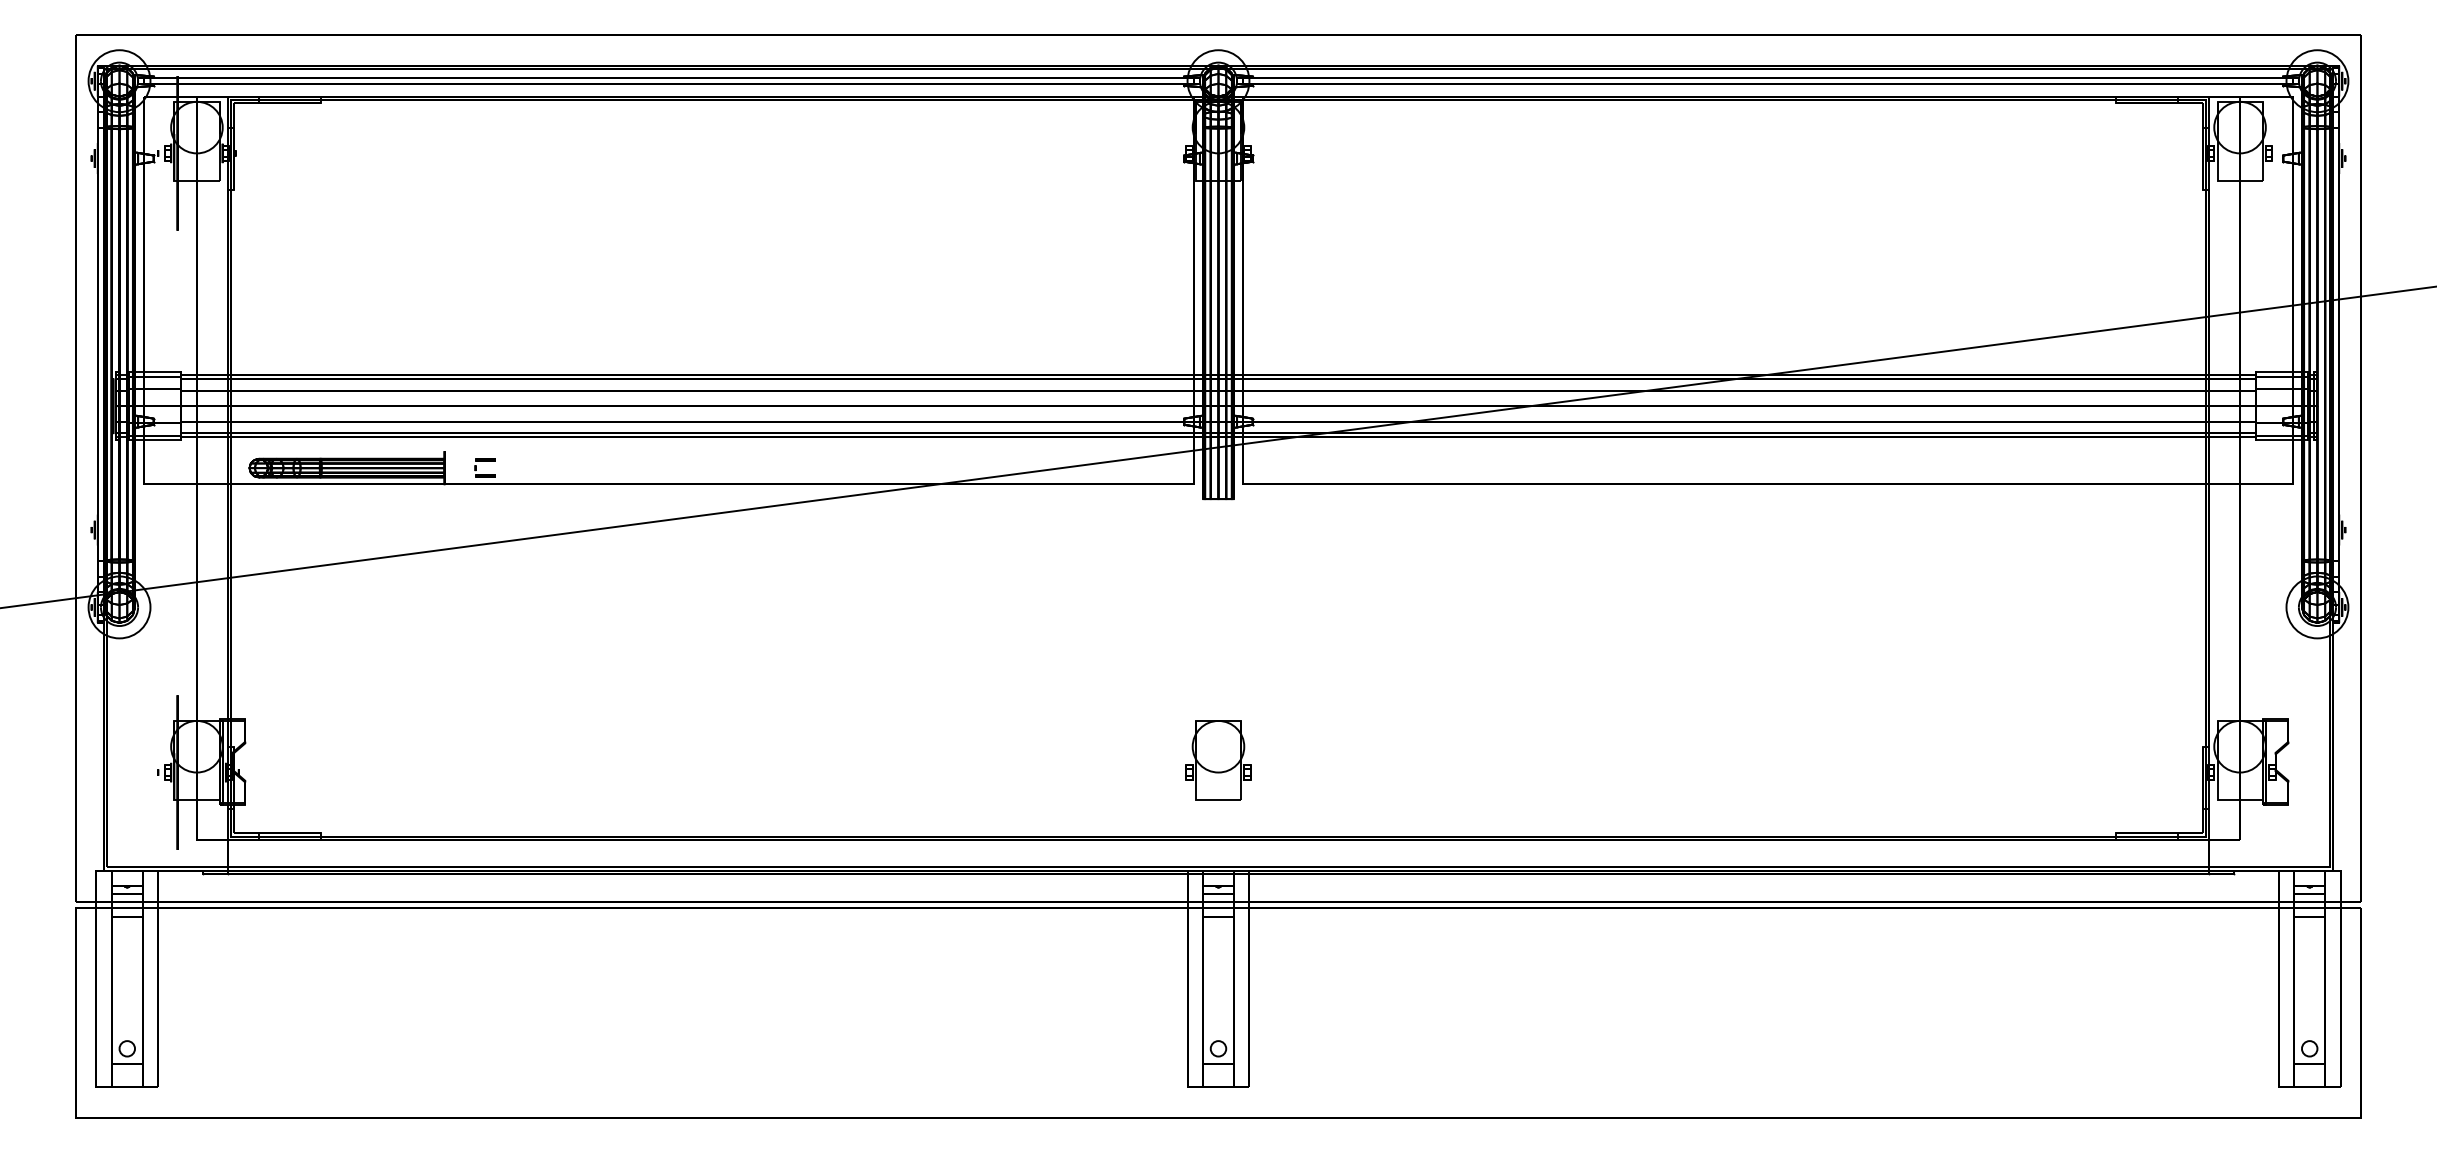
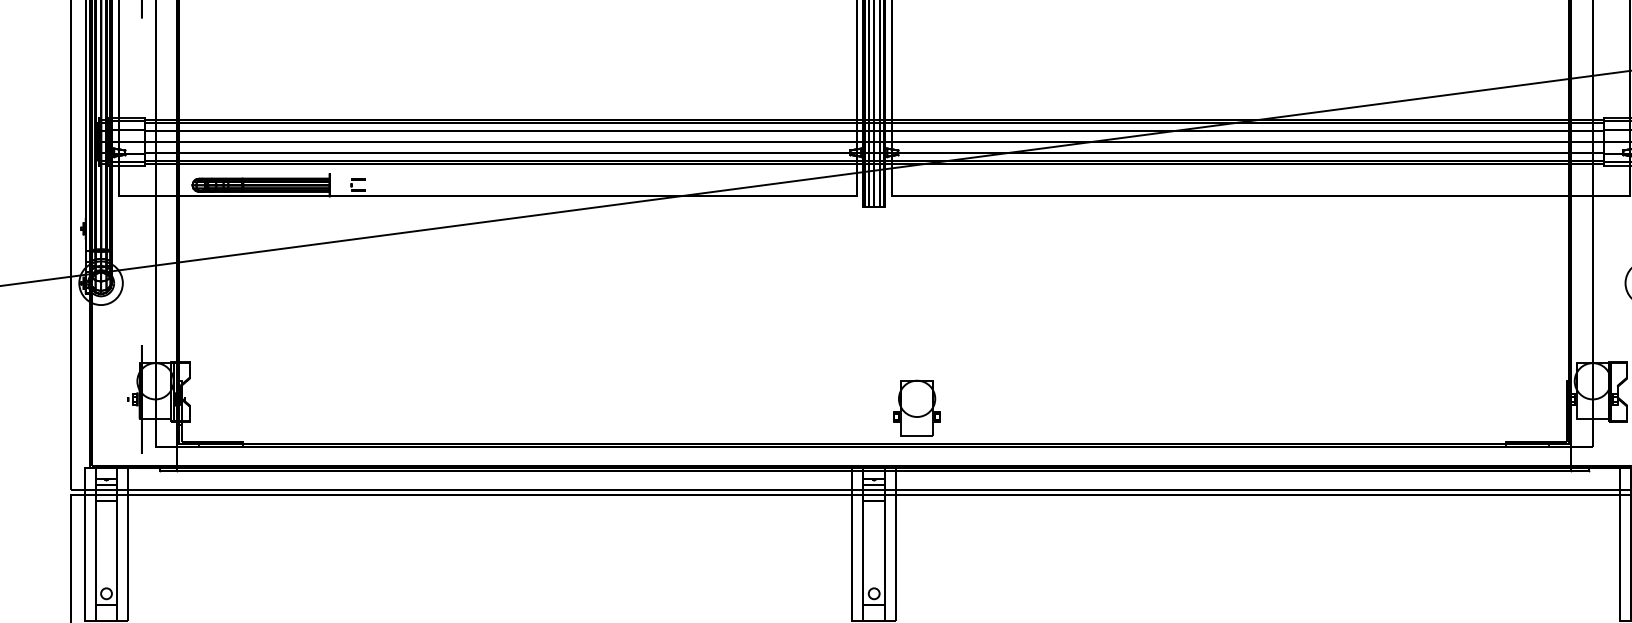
part: (1218, 760) -> (917, 408), moved

